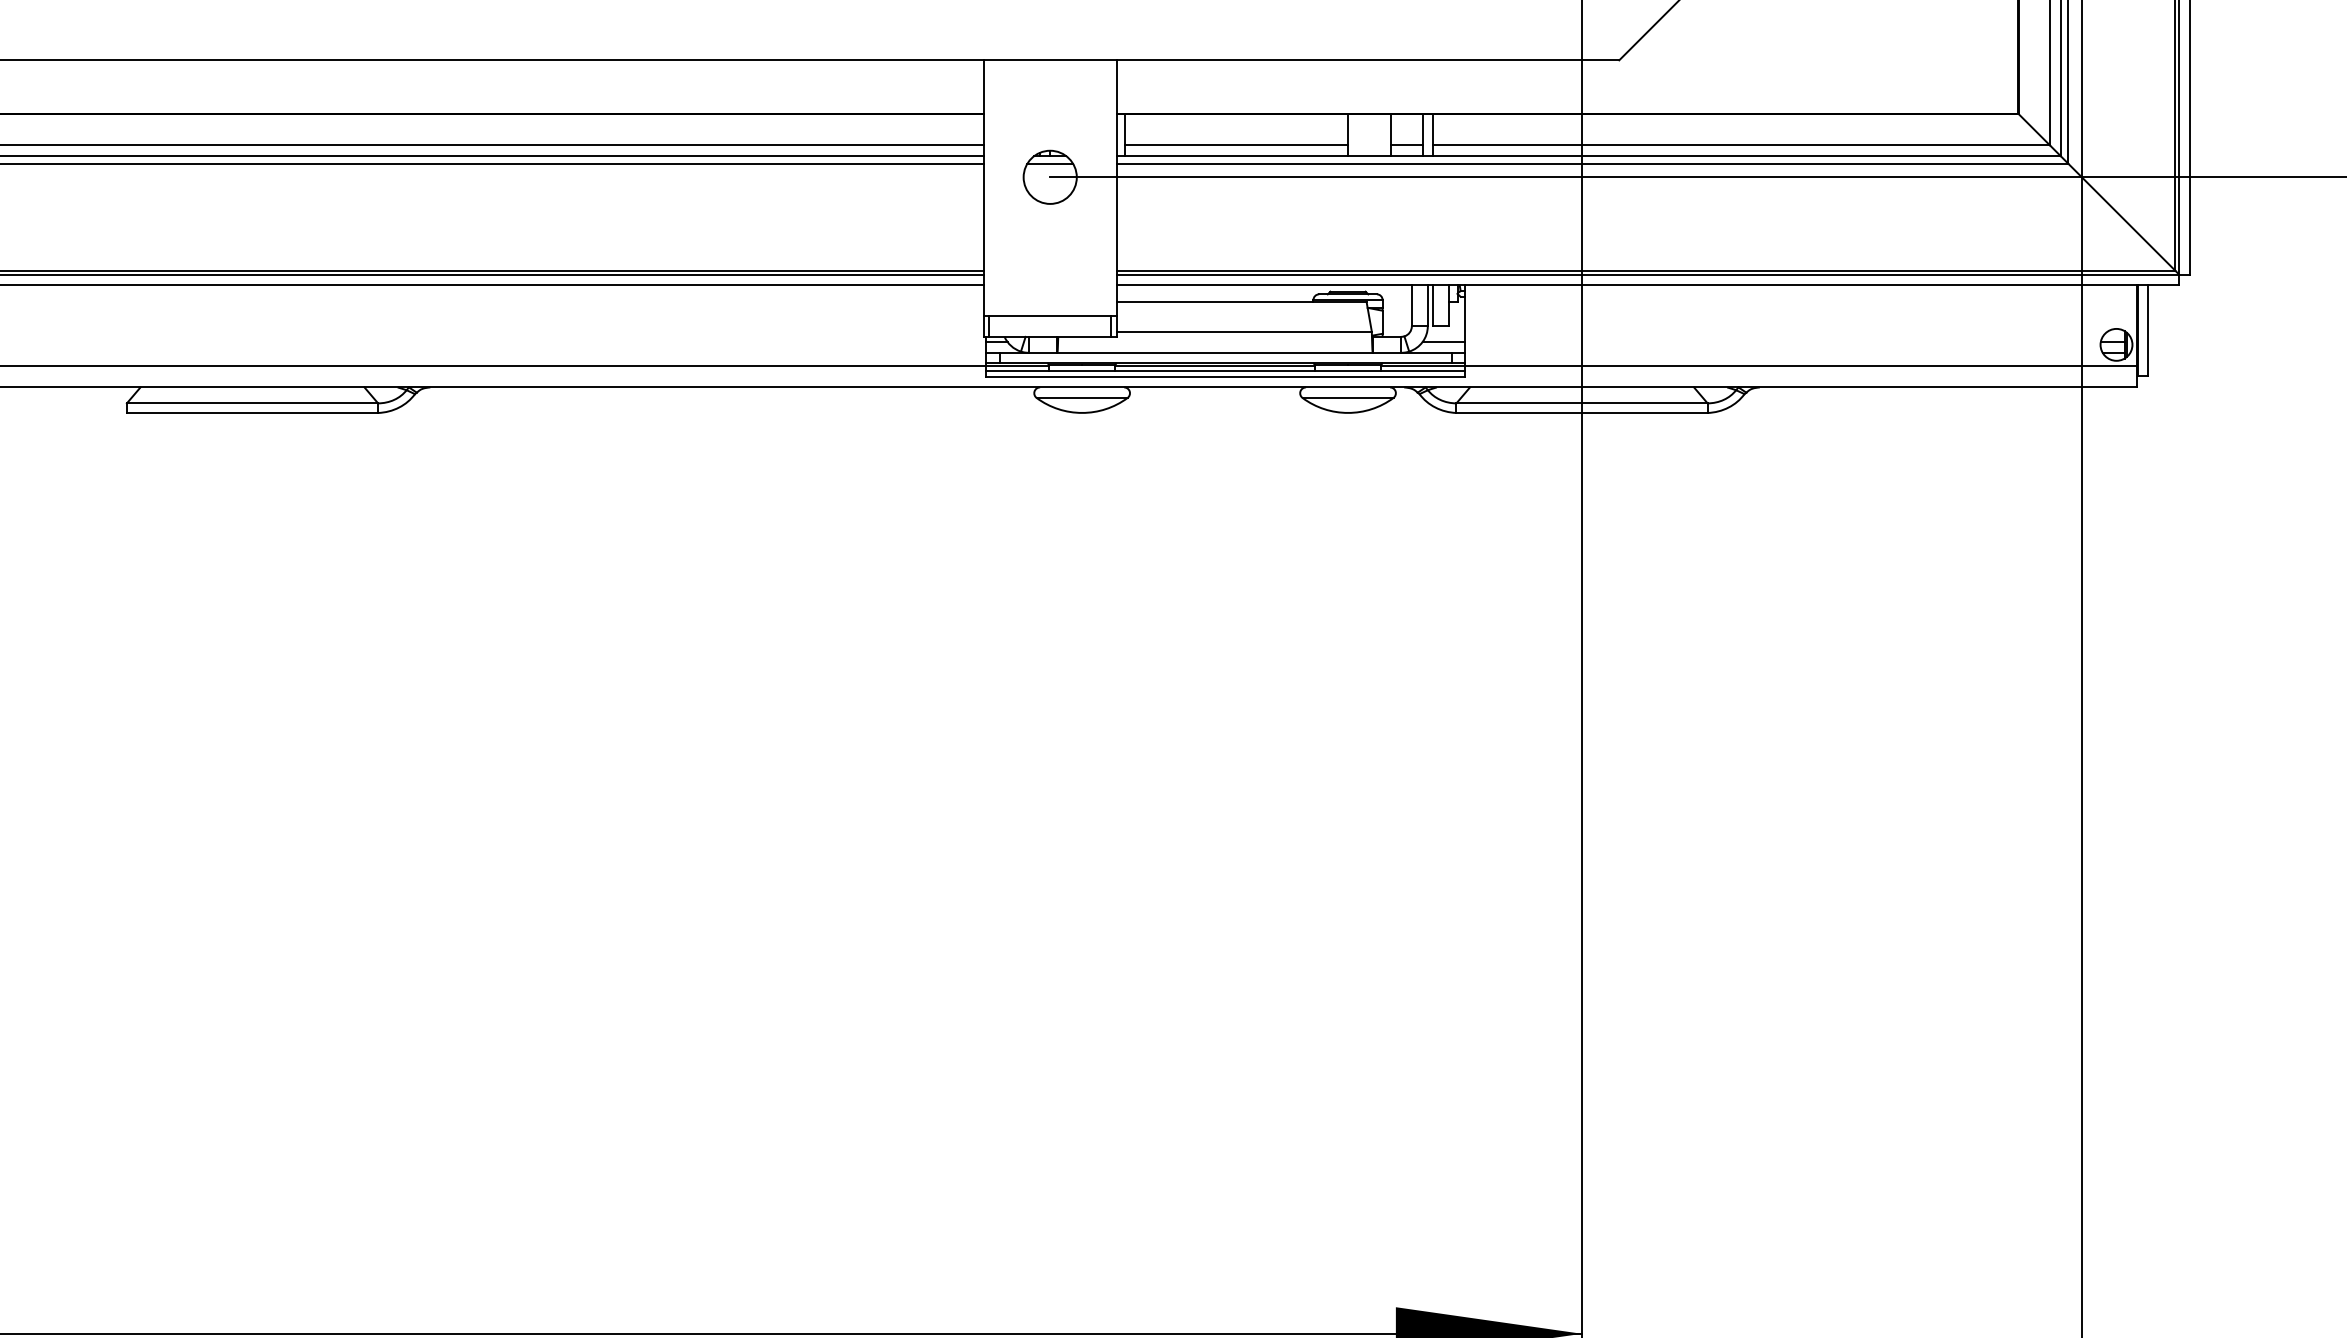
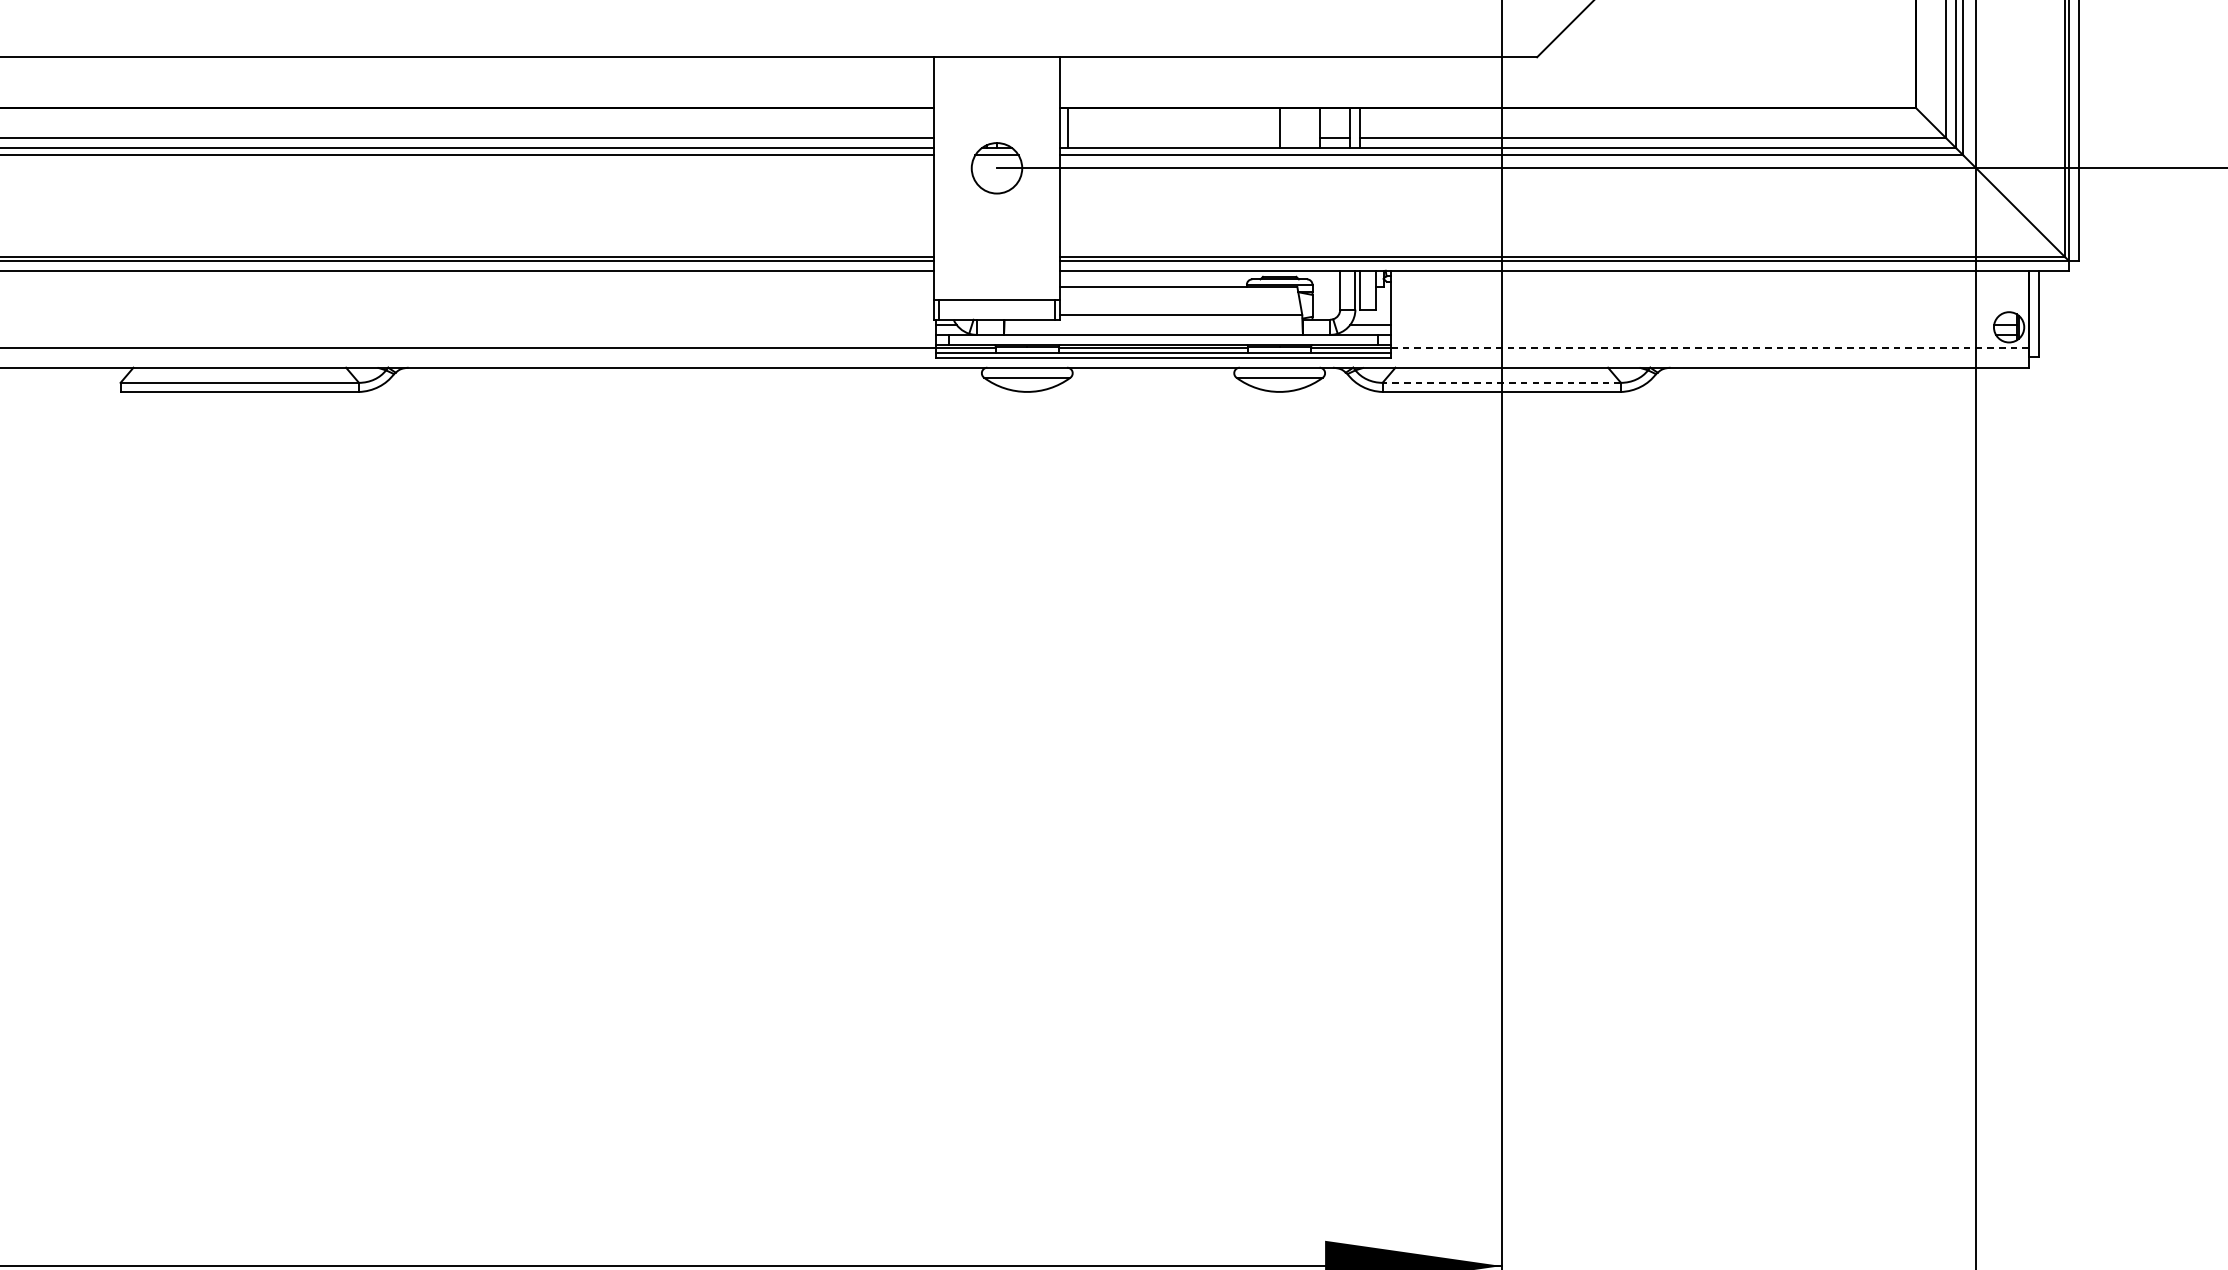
line: (1236, 145) -> (1173, 138), removed
line: (1800, 366) -> (1709, 347), solid -> dashed
line: (1582, 403) -> (1502, 382), solid -> dashed

